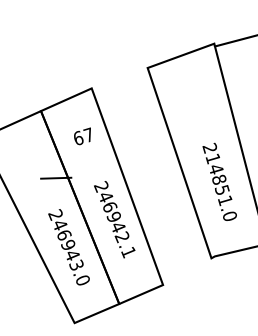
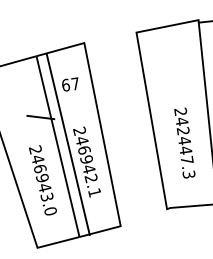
text: (220, 187) -> (184, 147), 214851.0 -> 242447.3
line: (80, 207) -> (68, 144), moved

